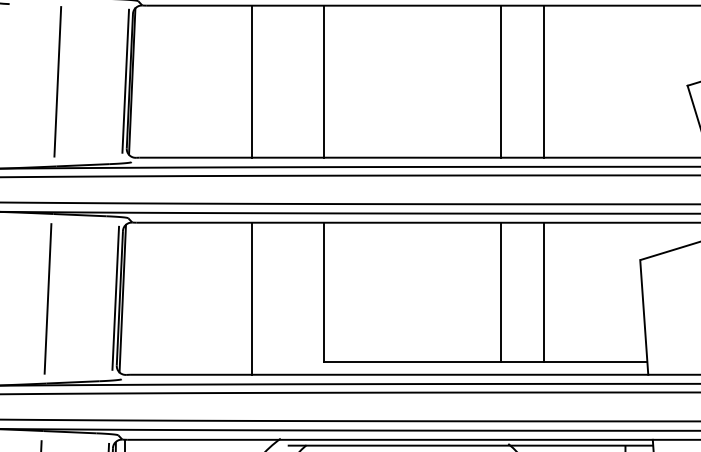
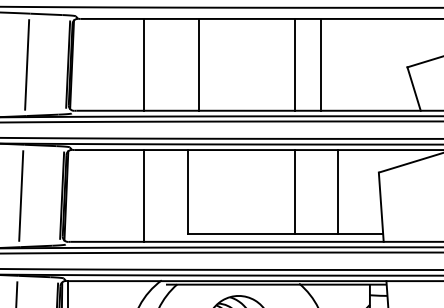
line: (323, 81) -> (198, 64), moved
line: (543, 293) -> (337, 192), moved

